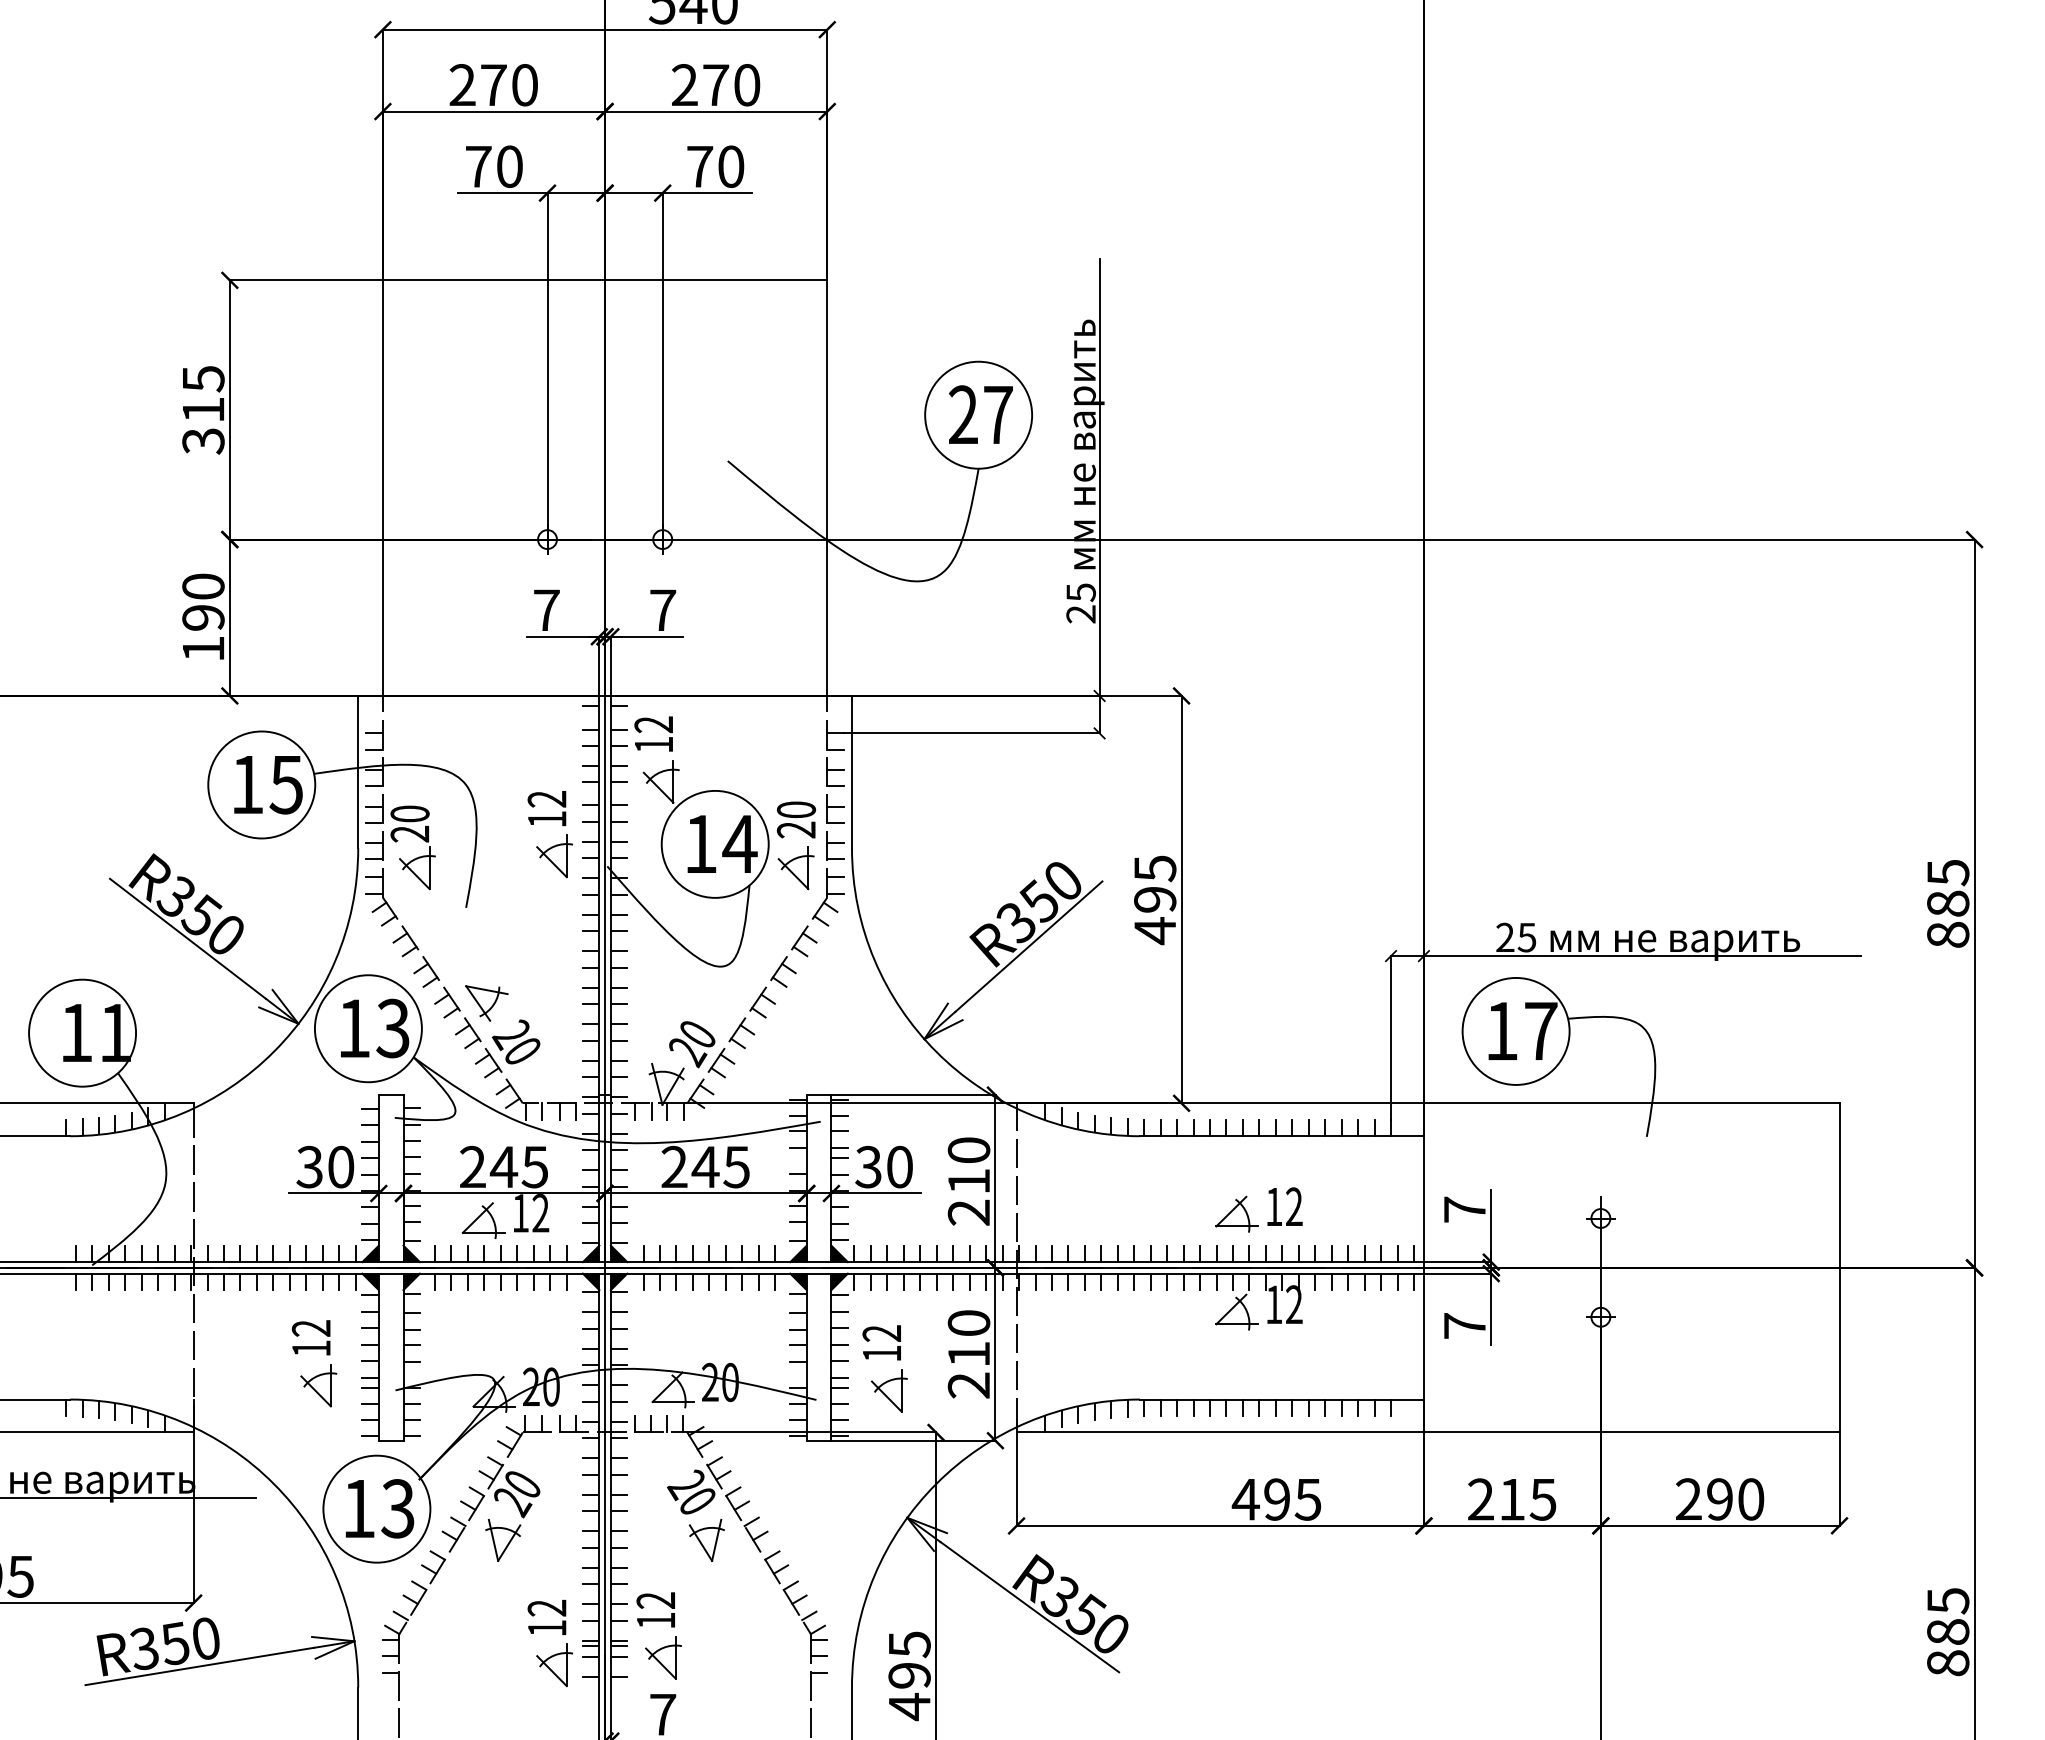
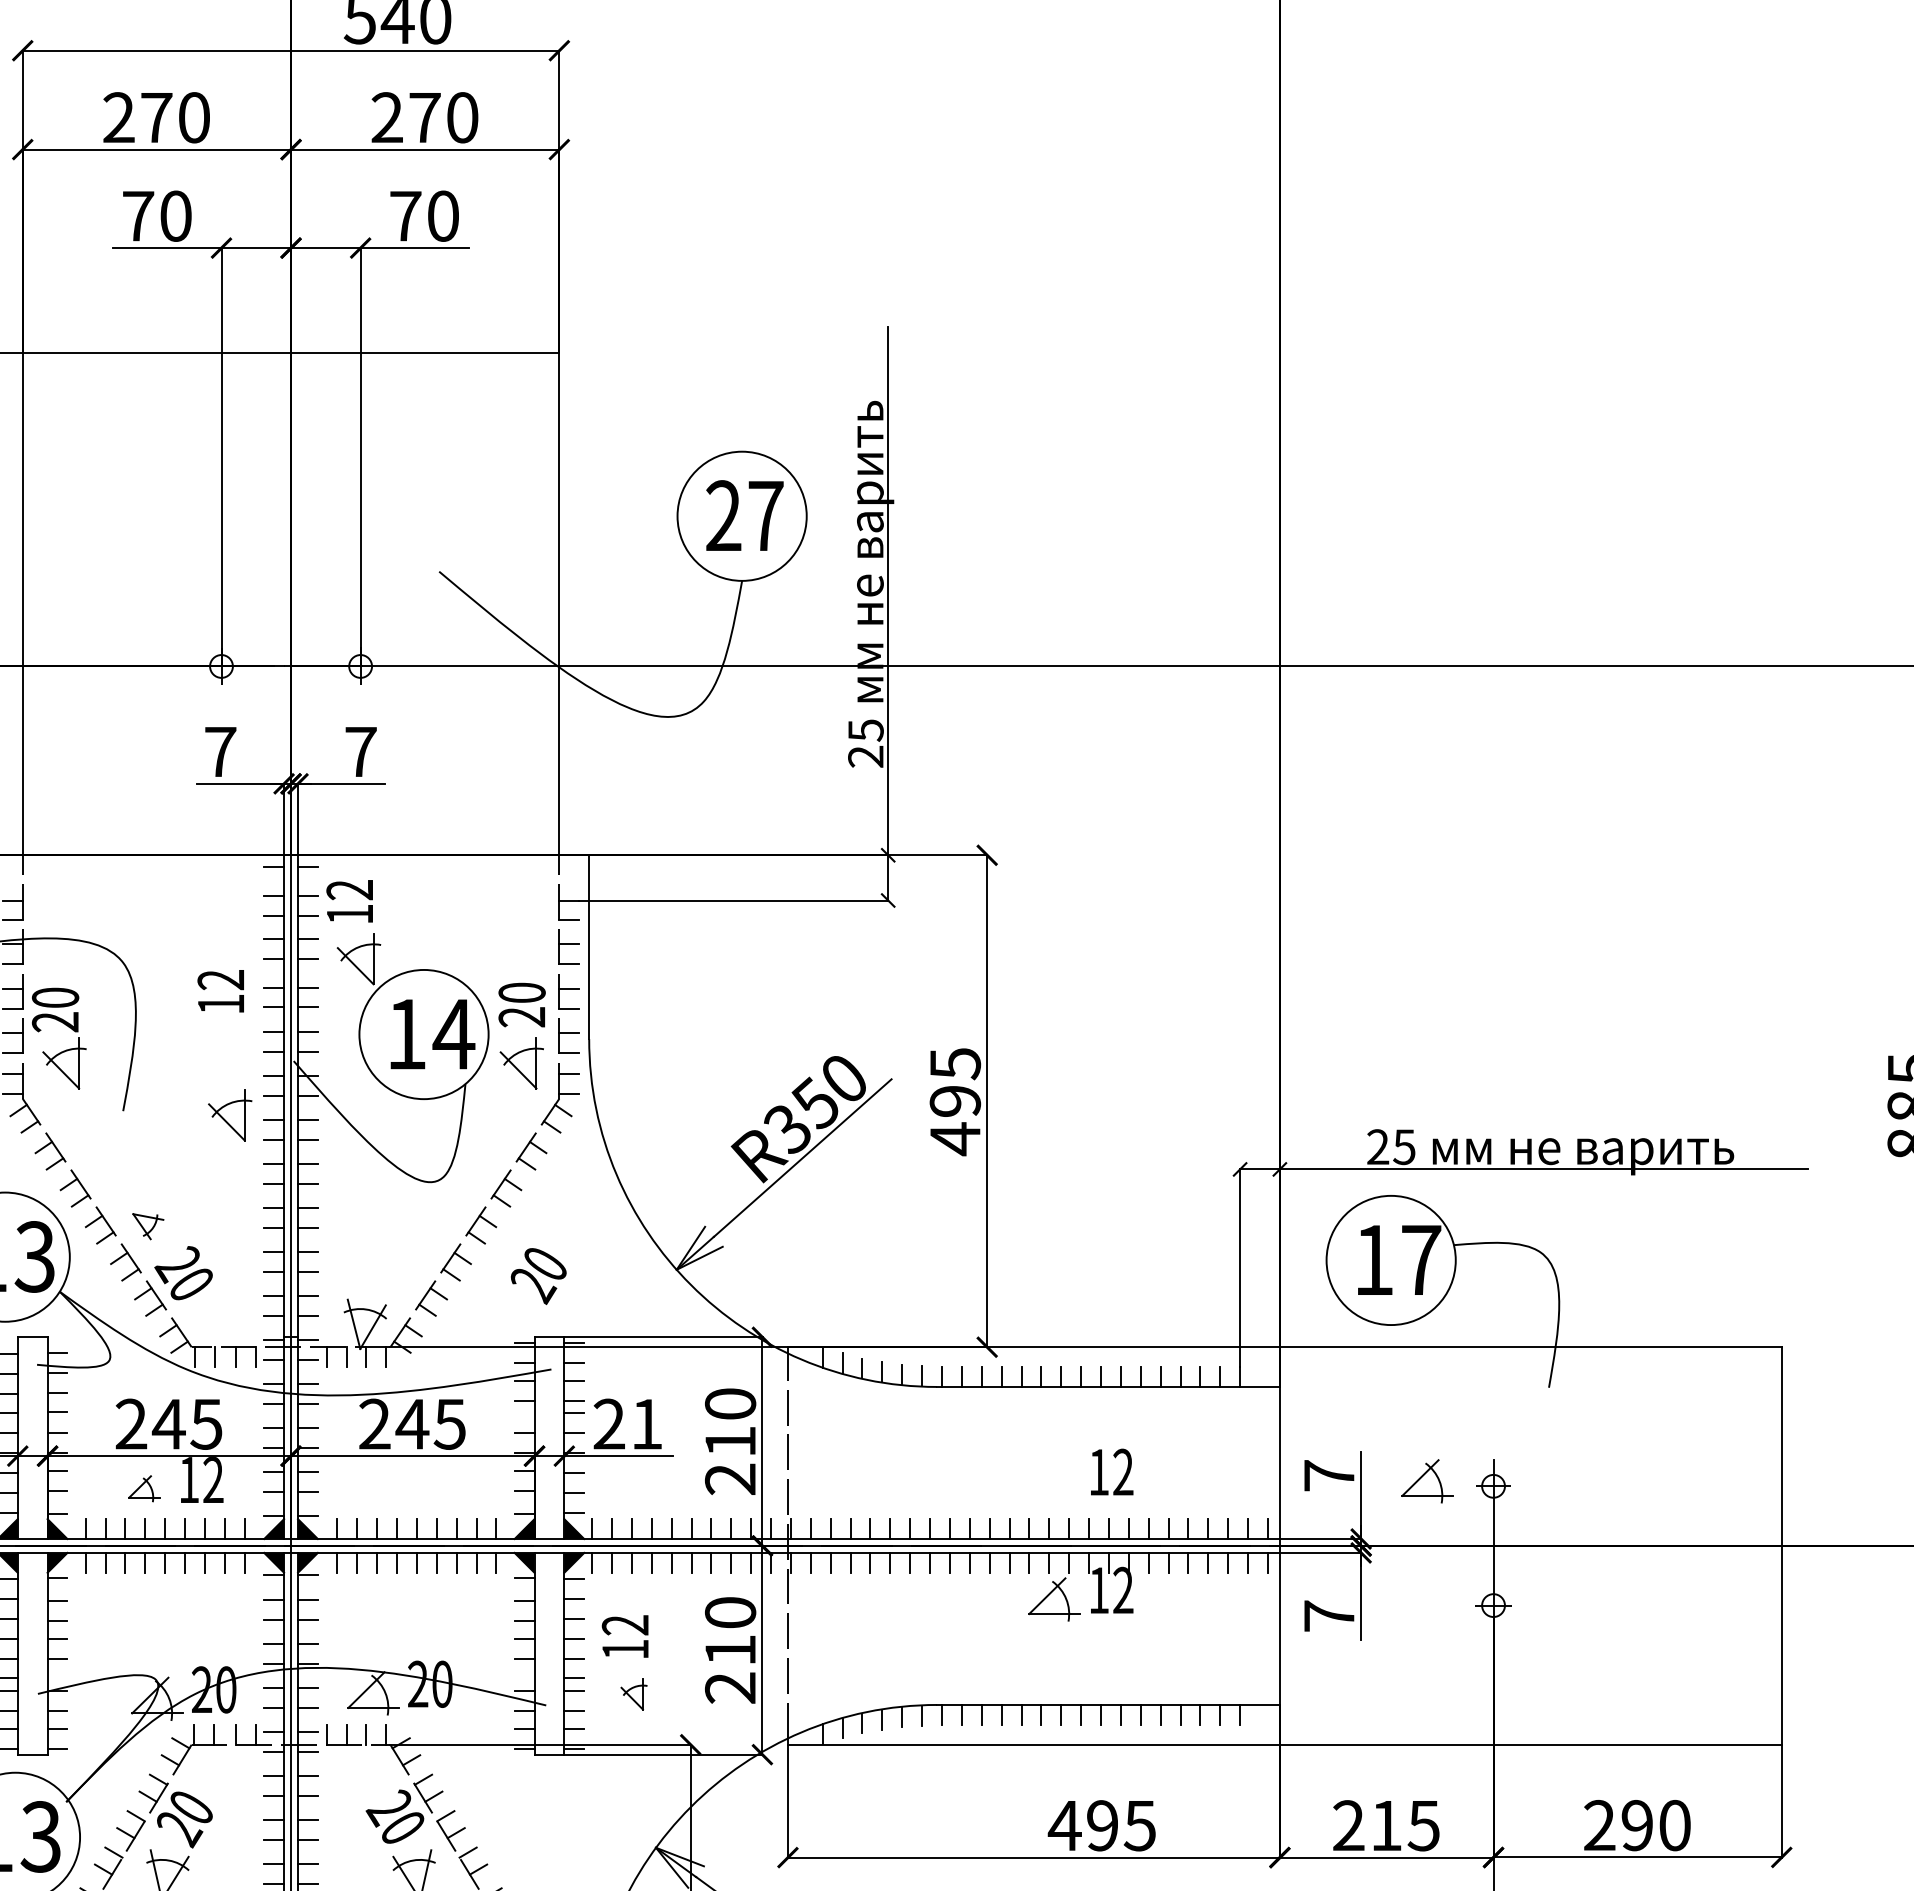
part: (554, 856) -> (229, 1115), moved
part: (486, 1003) -> (147, 1226), size x0.6
text: (692, 1044) -> (539, 1276), moved
text: (883, 1166) -> (627, 1423), 30 -> 21
part: (1236, 1213) -> (1426, 1480), moved
part: (483, 1220) -> (144, 1488), size x0.6
part: (888, 1390) -> (633, 1694), size x0.6

